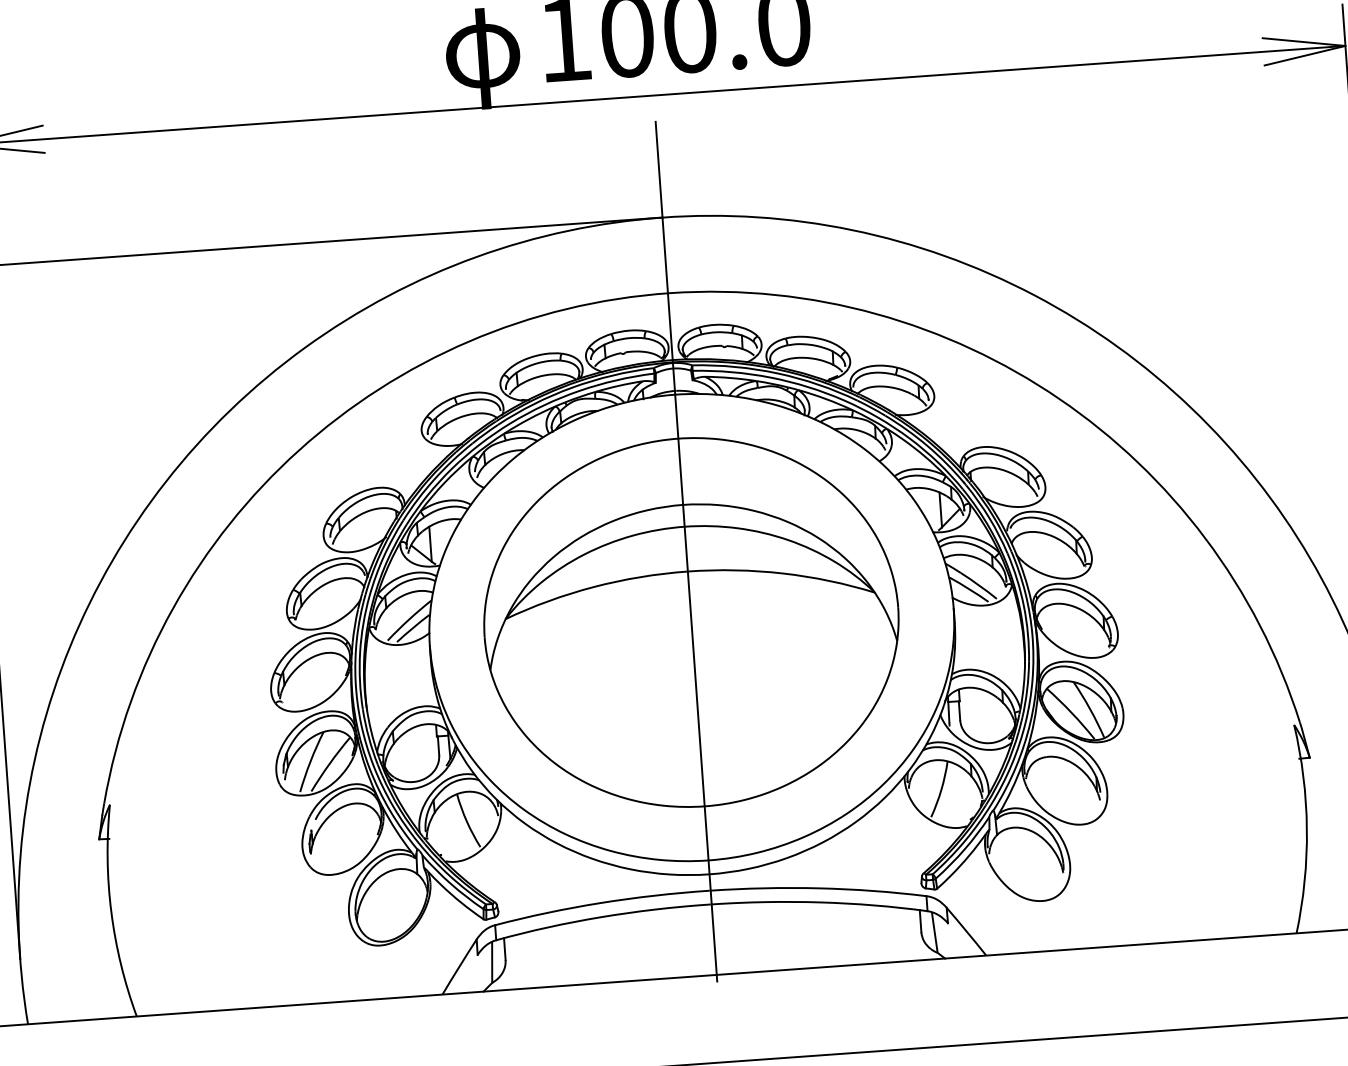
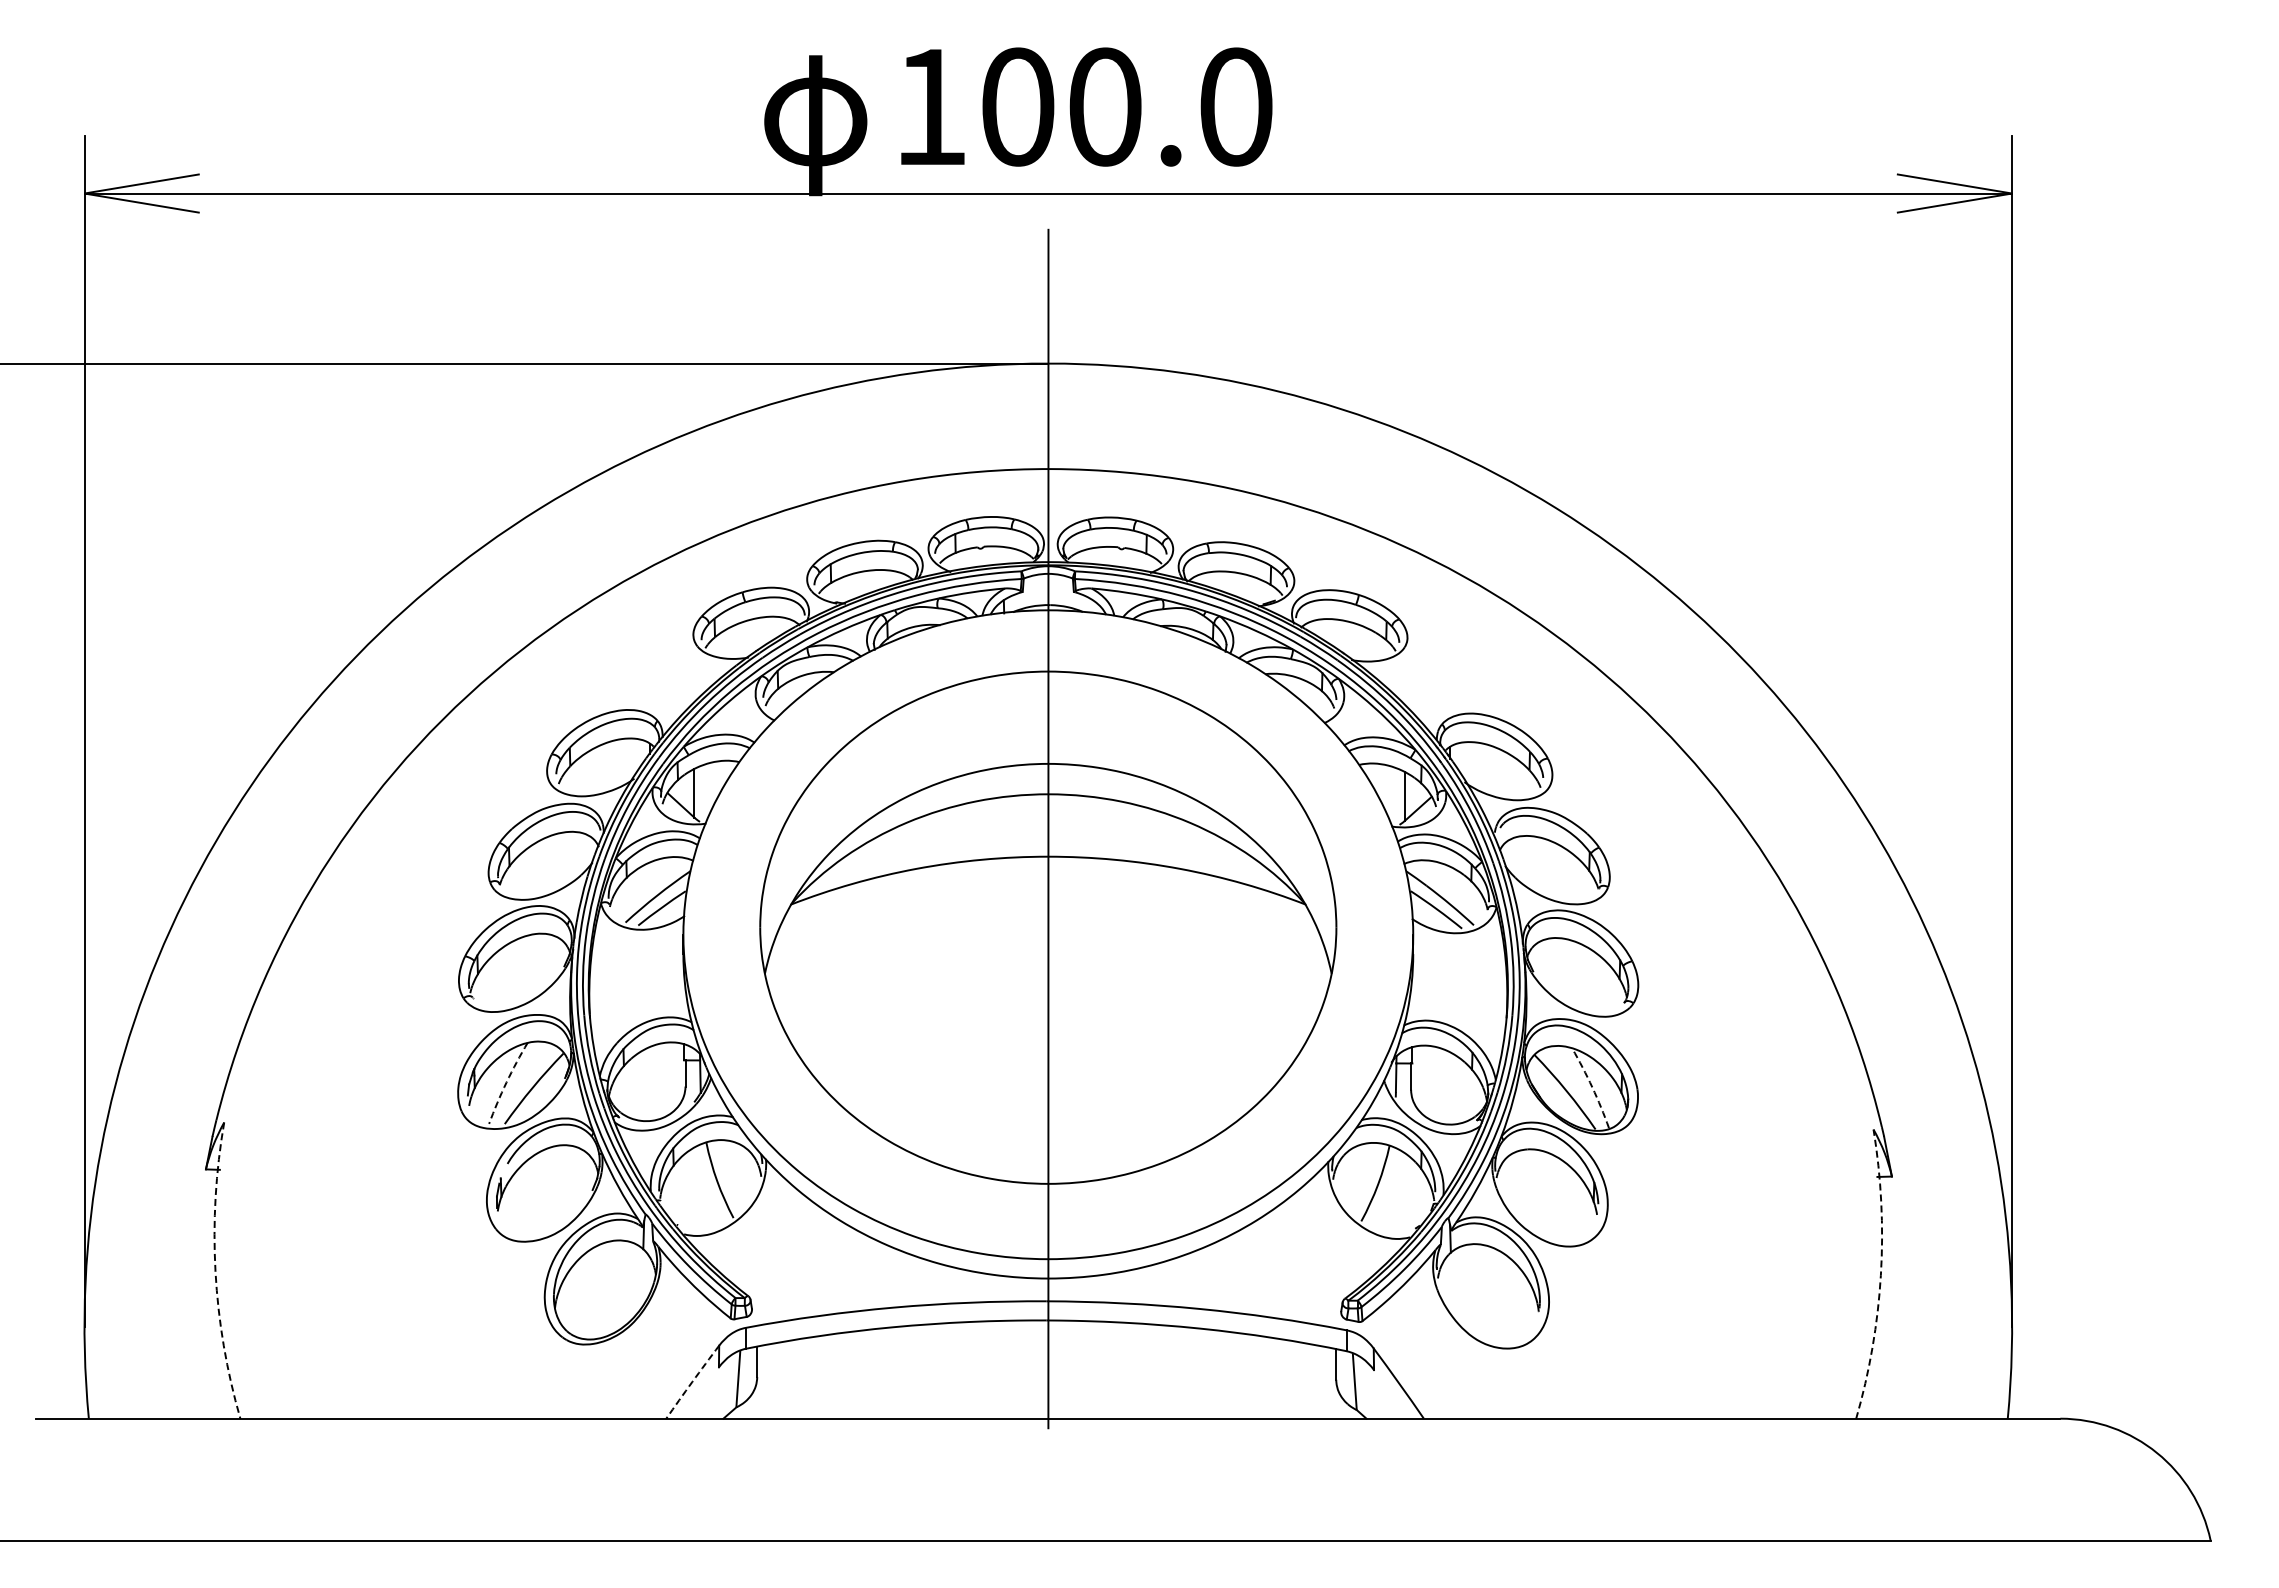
arc: (1090, 709) -> (1592, 1087), solid -> dashed
arc: (310, 761) -> (506, 1082), solid -> dashed
arc: (1306, 829) -> (1880, 1275), solid -> dashed
arc: (111, 912) -> (215, 1271), solid -> dashed
arc: (459, 966) -> (692, 1381), solid -> dashed

